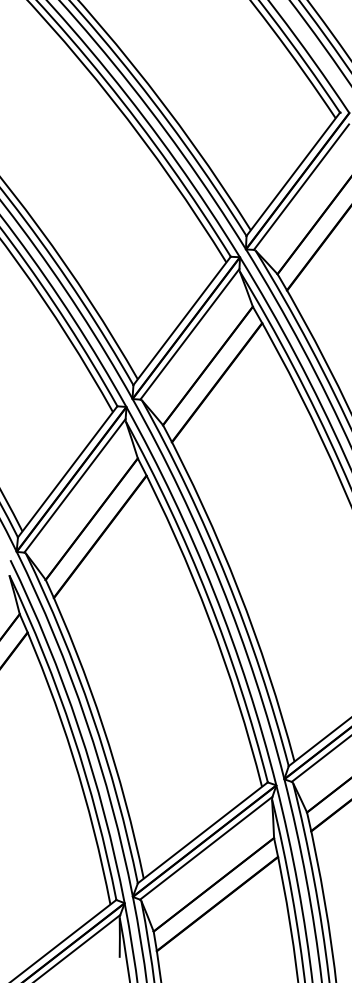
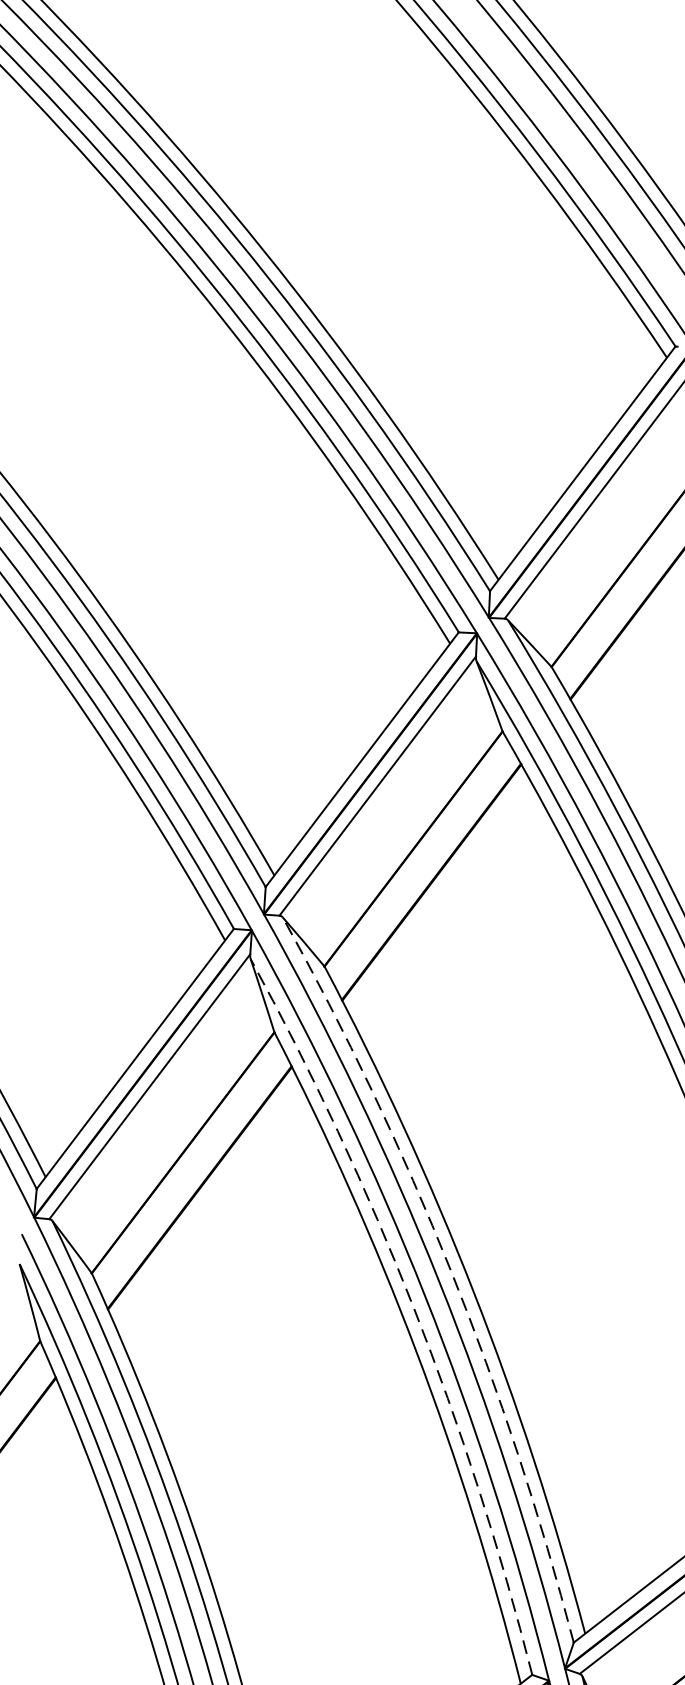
arc: (226, 578) -> (450, 1270), solid -> dashed
arc: (208, 597) -> (414, 1308), solid -> dashed

